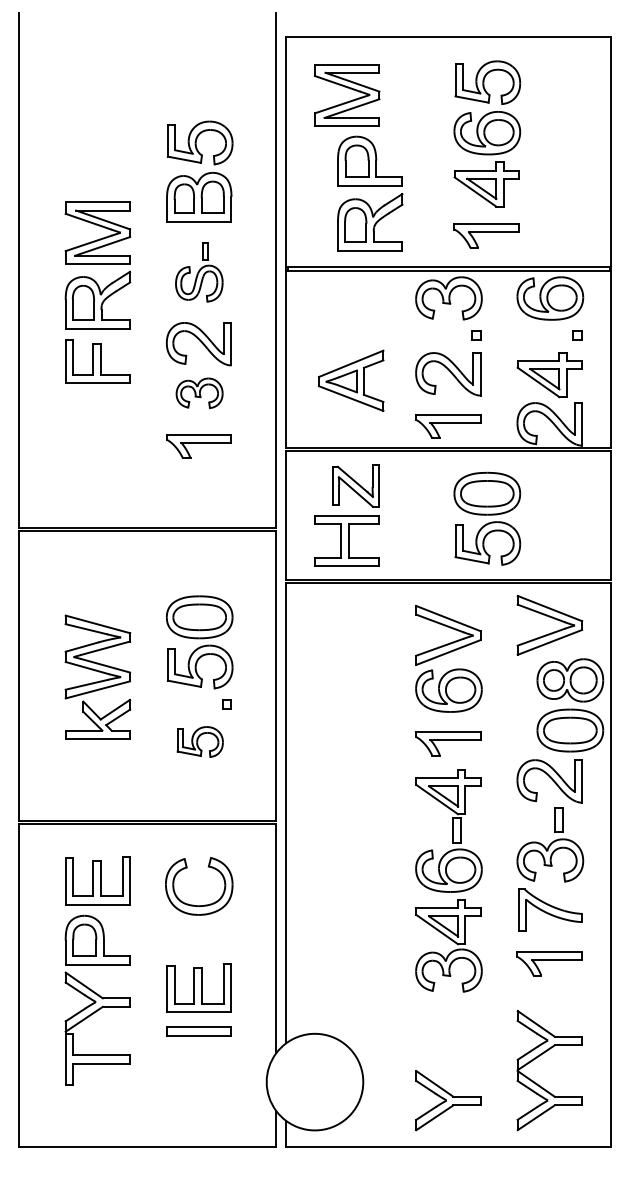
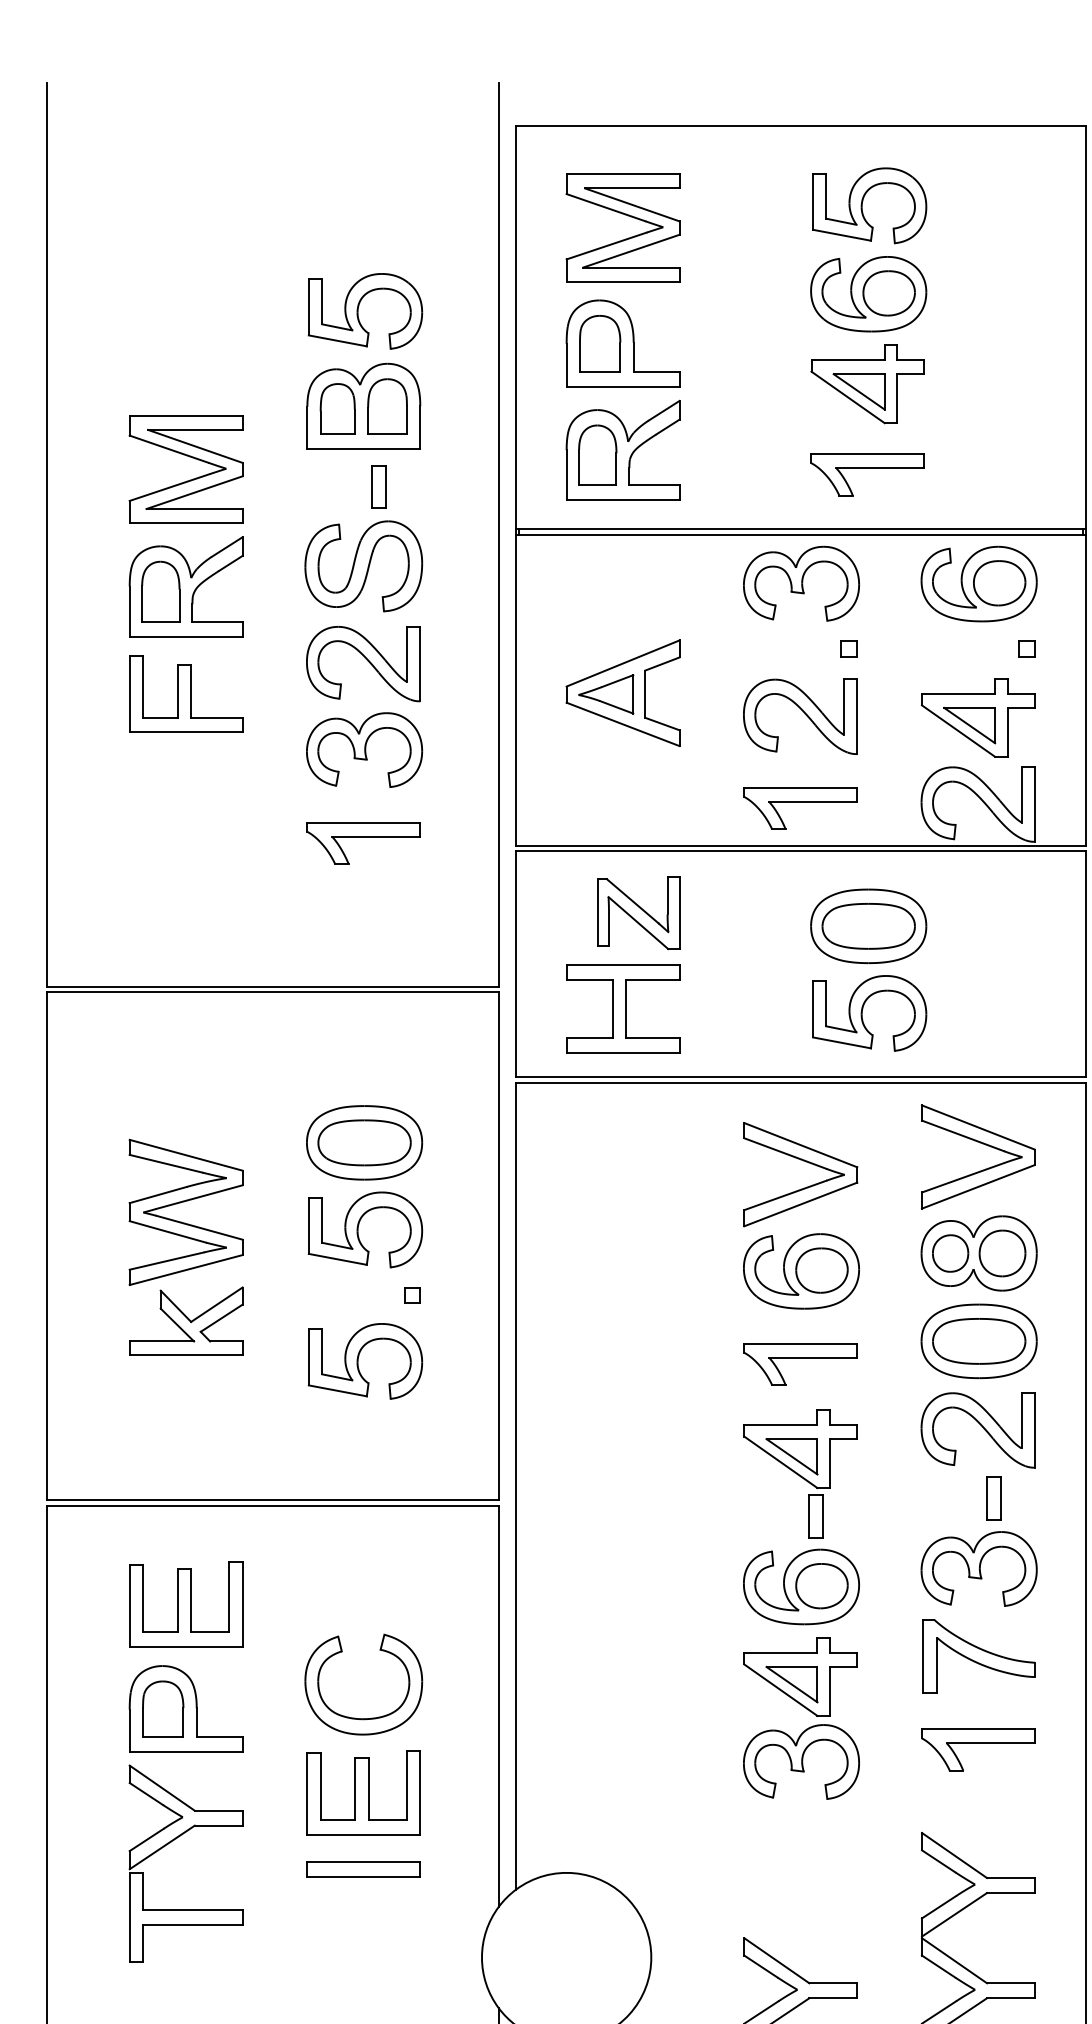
part: (370, 186) -> (623, 387), moved
part: (199, 272) -> (364, 538), size x1.43
part: (351, 380) -> (623, 692), moved
part: (199, 393) -> (364, 750), size x1.43
part: (570, 705) -> (979, 1297), moved
part: (200, 741) -> (365, 1360), size x1.43
part: (204, 904) -> (372, 1716), moved

